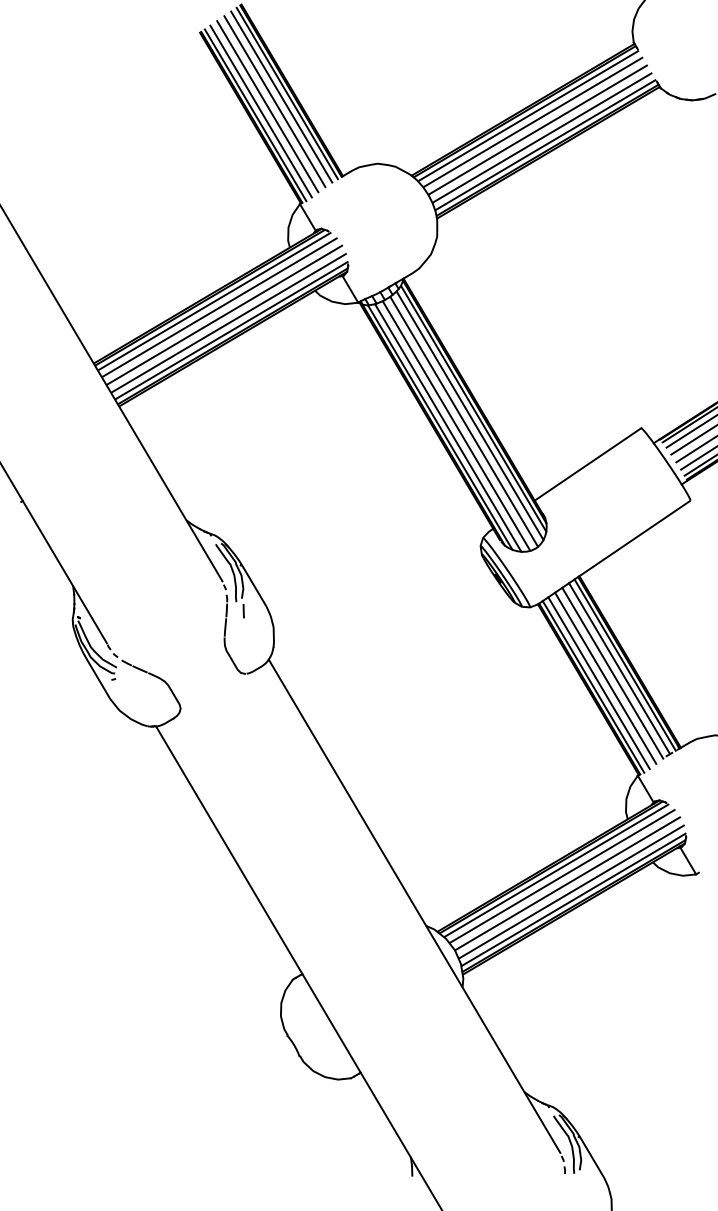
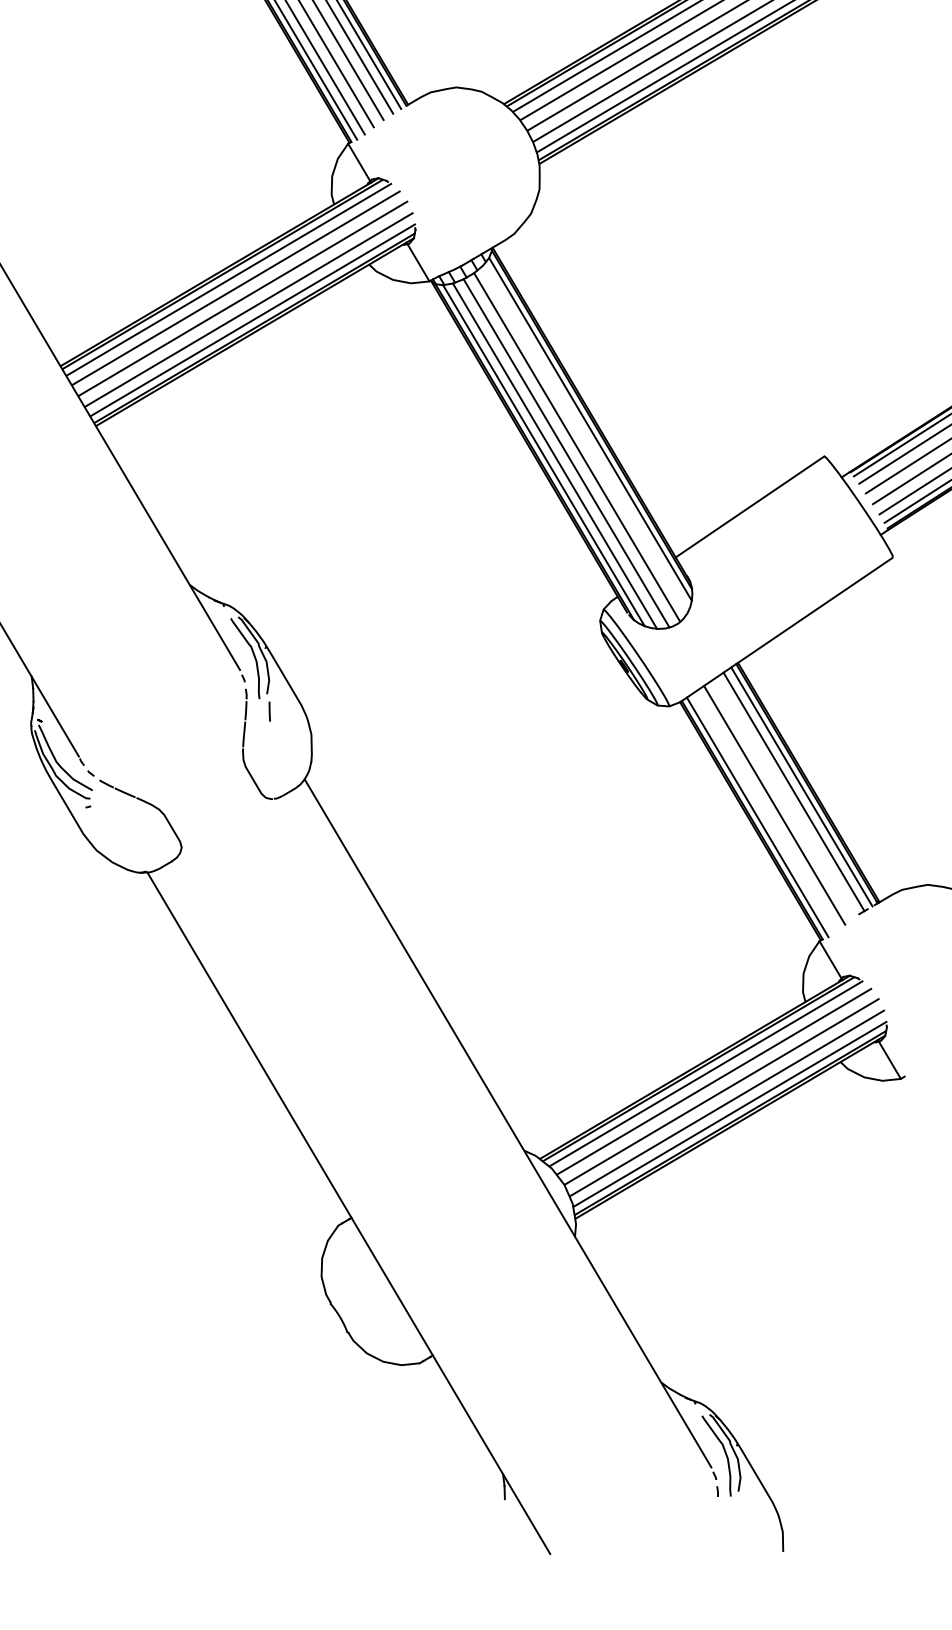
line: (469, 415) -> (584, 438), removed
line: (612, 672) -> (784, 797), removed
line: (598, 683) -> (764, 812), removed

